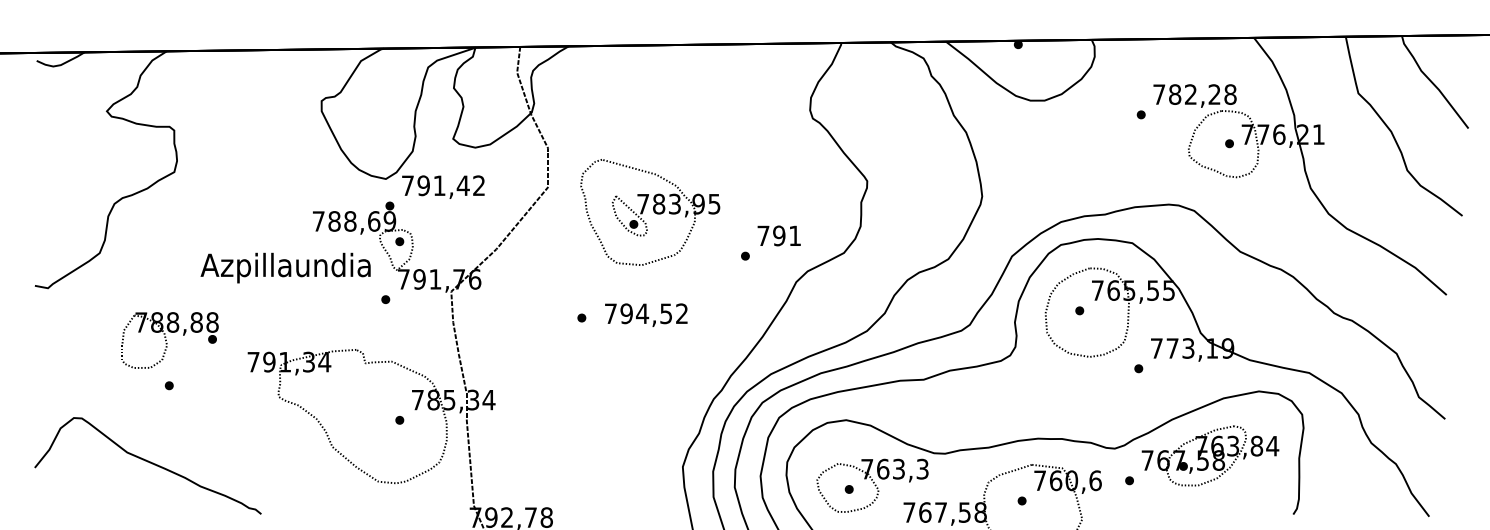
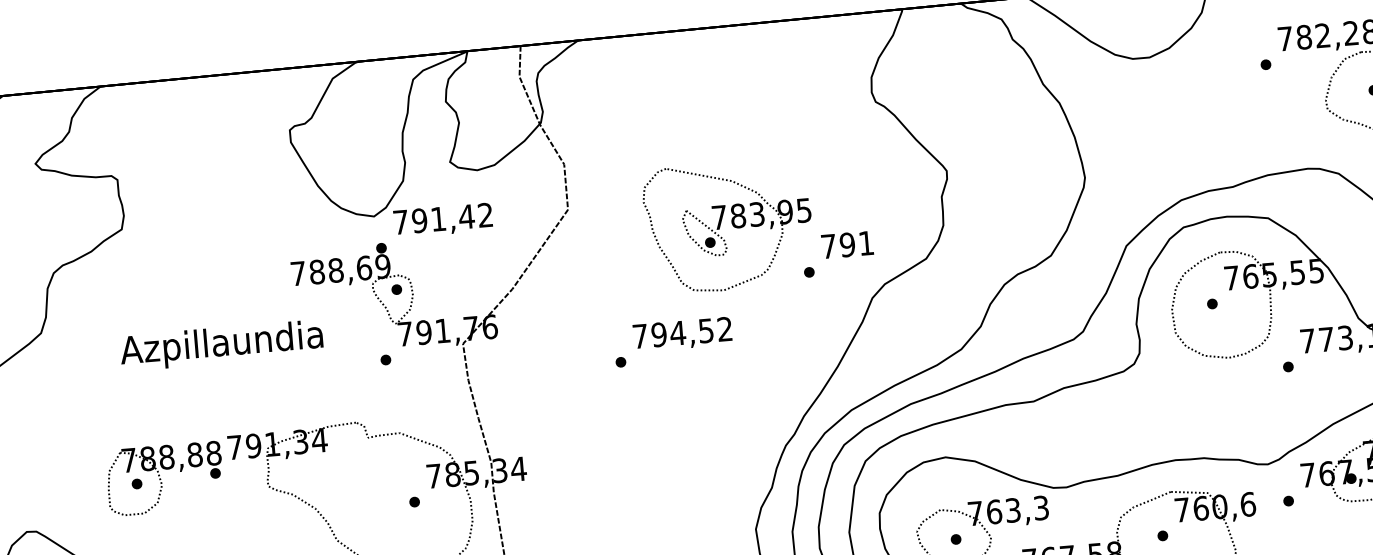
part: (650, 212) -> (728, 226), moved
text: (285, 267) -> (221, 344), moved
text: (646, 314) -> (682, 333), moved
part: (169, 340) -> (164, 479), moved

